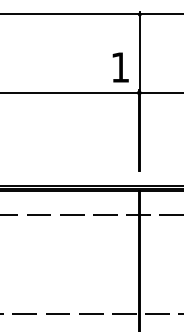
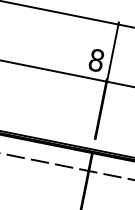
text: (120, 67) -> (96, 60), 1 -> 8

